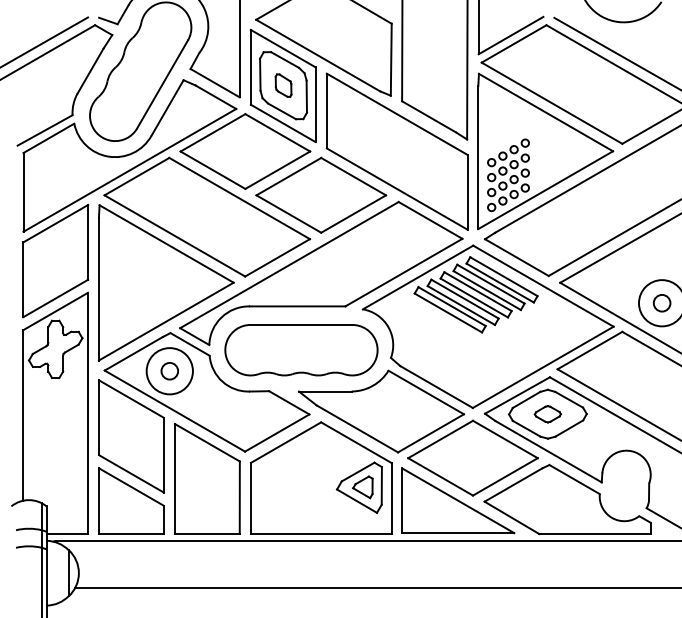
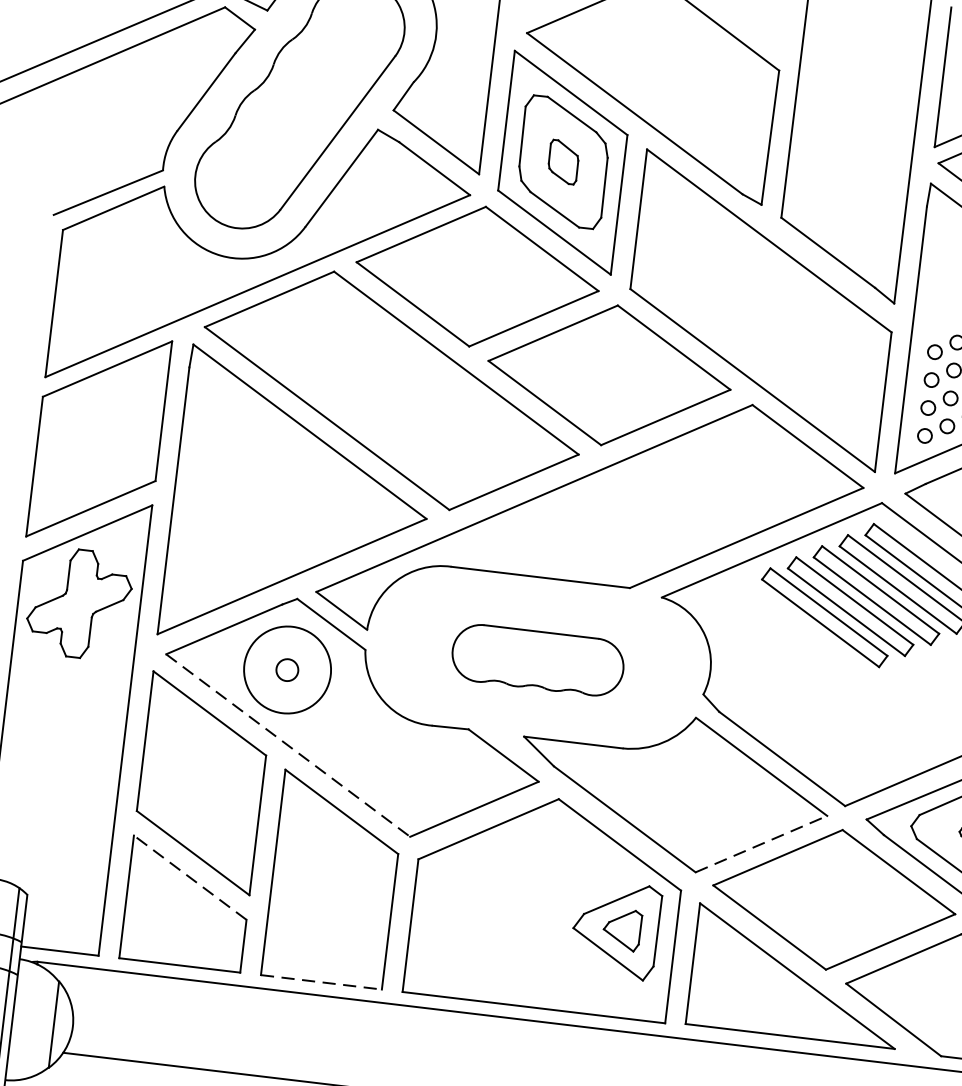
part: (301, 350) -> (538, 660), size x0.6
circle: (169, 371) -> (286, 670), size x0.7
line: (175, 411) -> (289, 746), solid -> dashed
line: (431, 433) -> (762, 844), solid -> dashed
line: (131, 486) -> (190, 876), solid -> dashed
line: (207, 534) -> (321, 983), solid -> dashed

